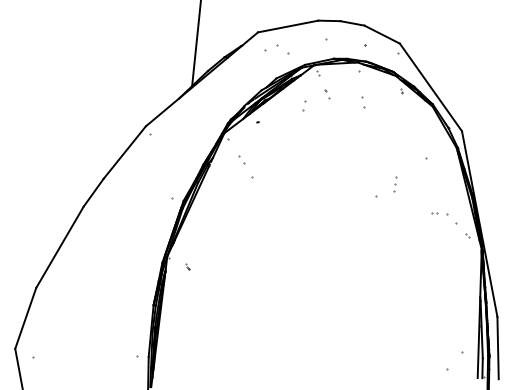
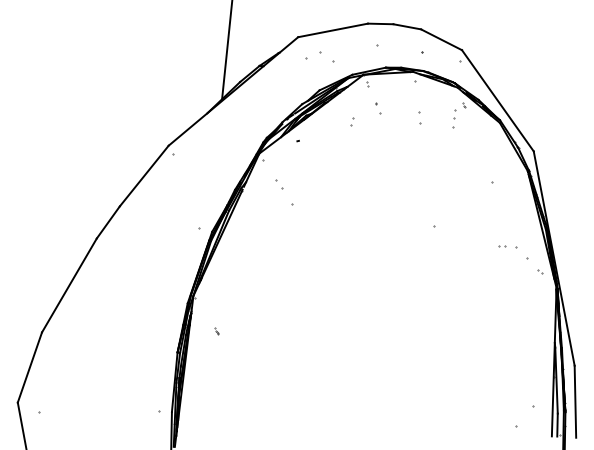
part: (305, 105) -> (352, 121), size x0.62
part: (395, 184) -> (454, 118), moved
part: (187, 267) -> (216, 331), moved

